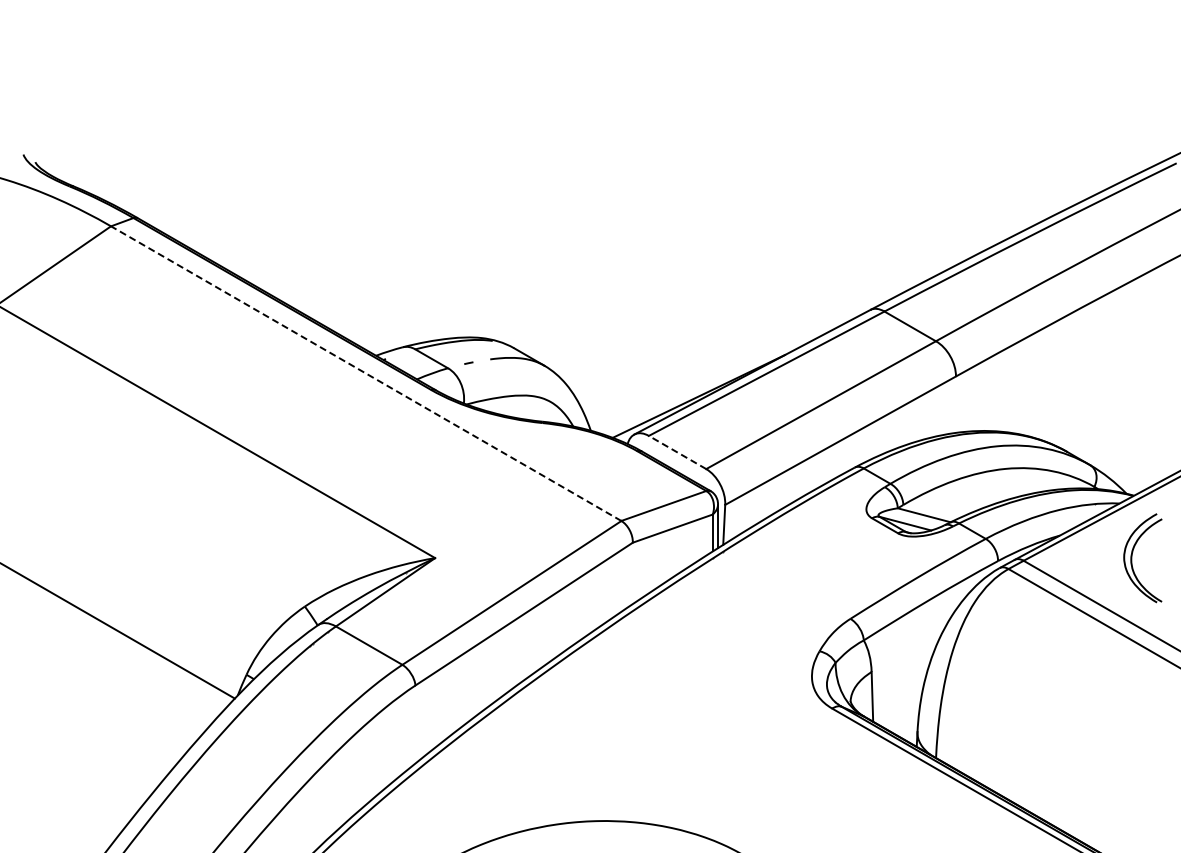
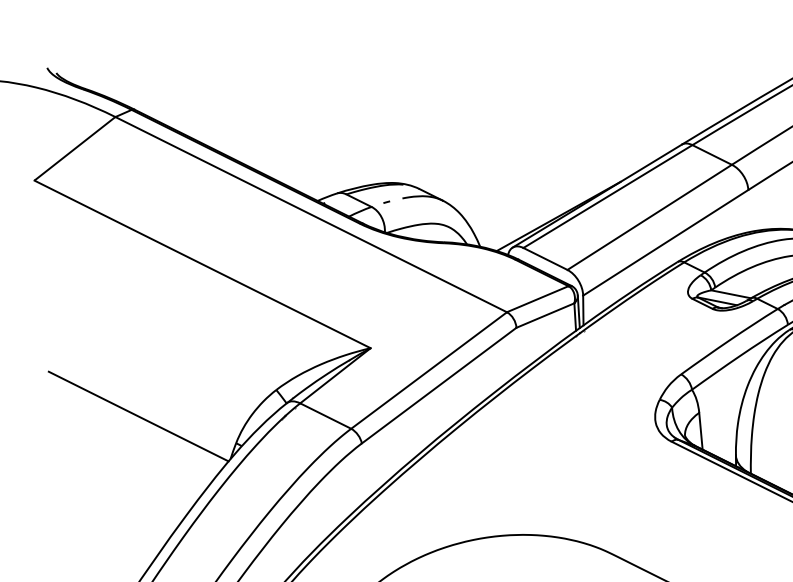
line: (366, 373) -> (311, 214), dashed -> solid
line: (677, 452) -> (545, 258), dashed -> solid

